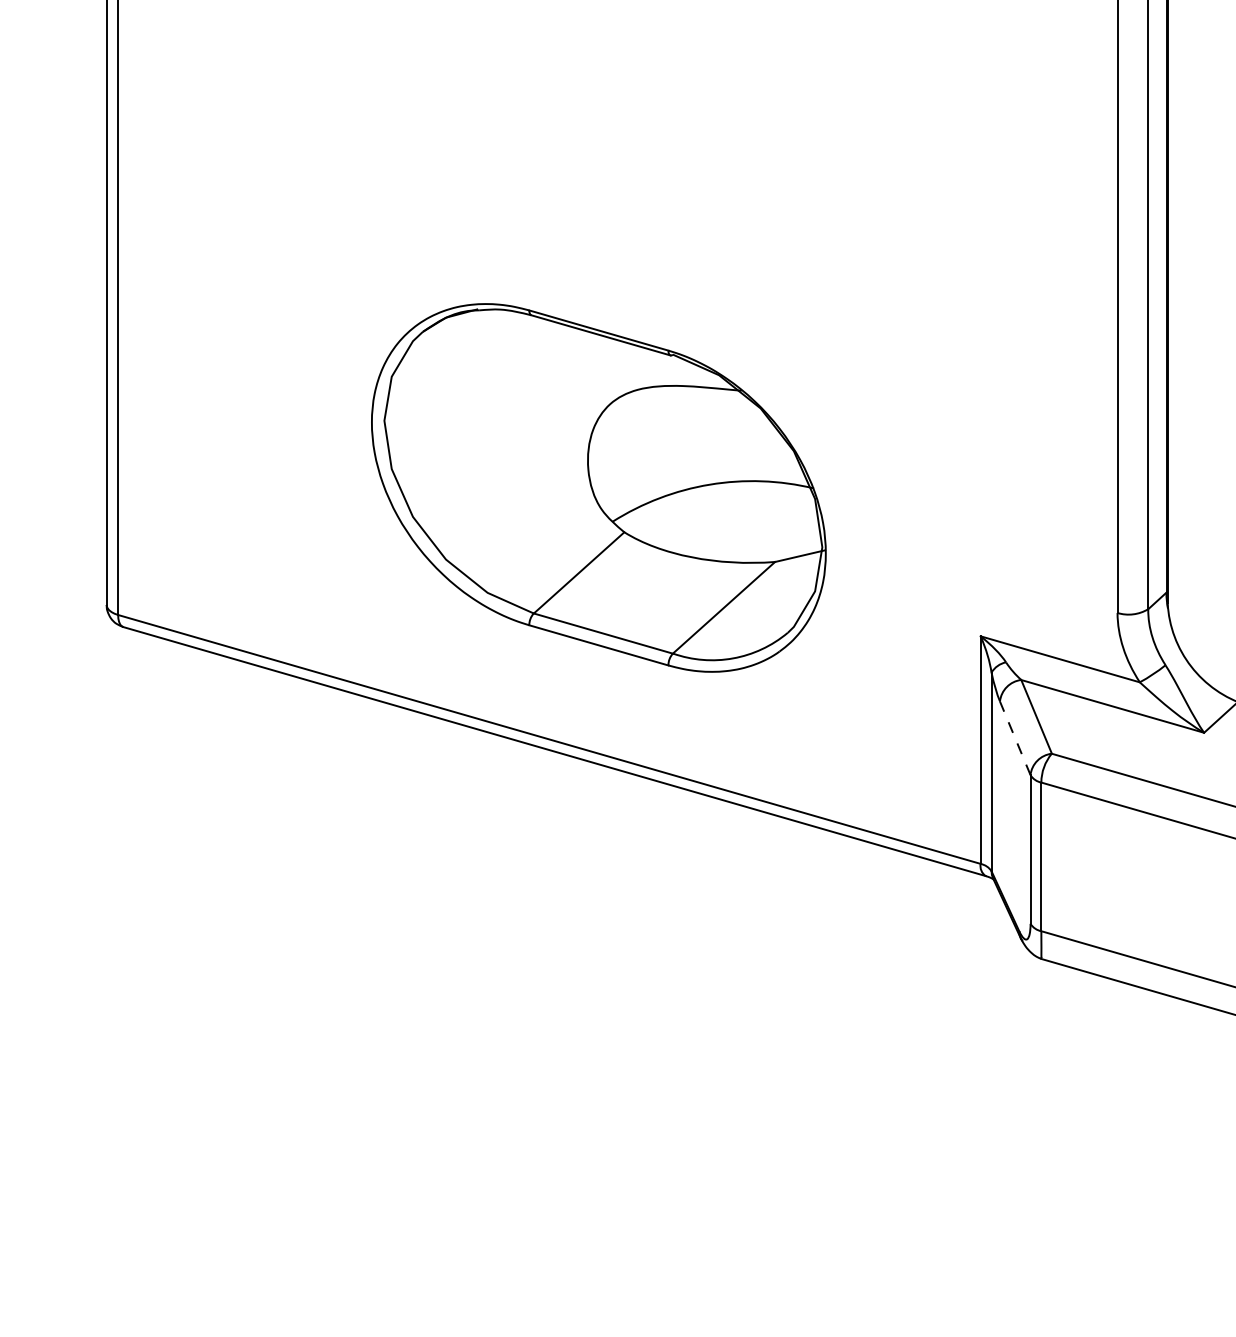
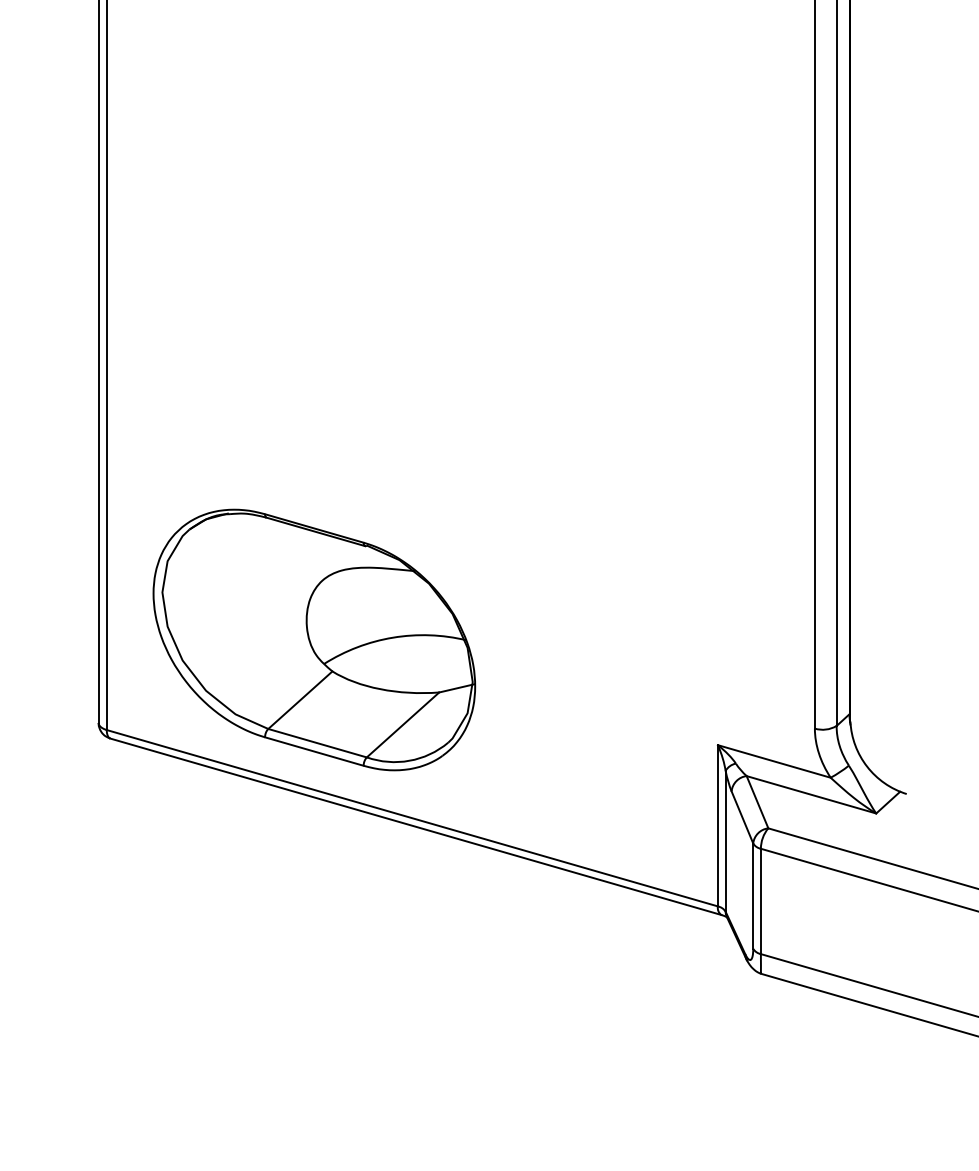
part: (599, 487) -> (314, 639), moved
line: (1015, 737) -> (742, 816), dashed -> solid

